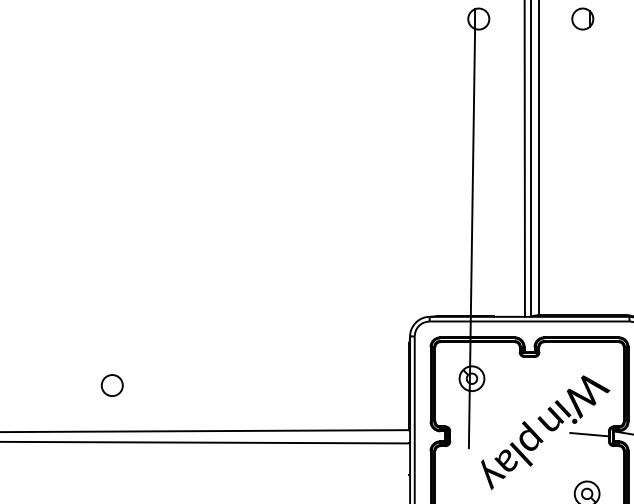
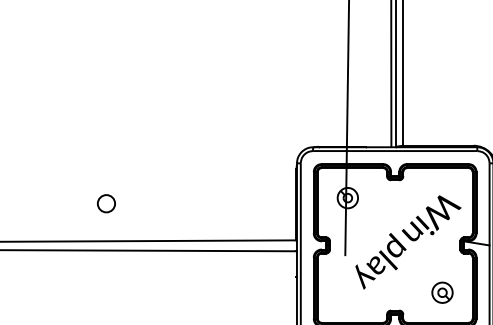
circle: (111, 385) -> (105, 203), moved
line: (589, 434) -> (444, 243), removed

